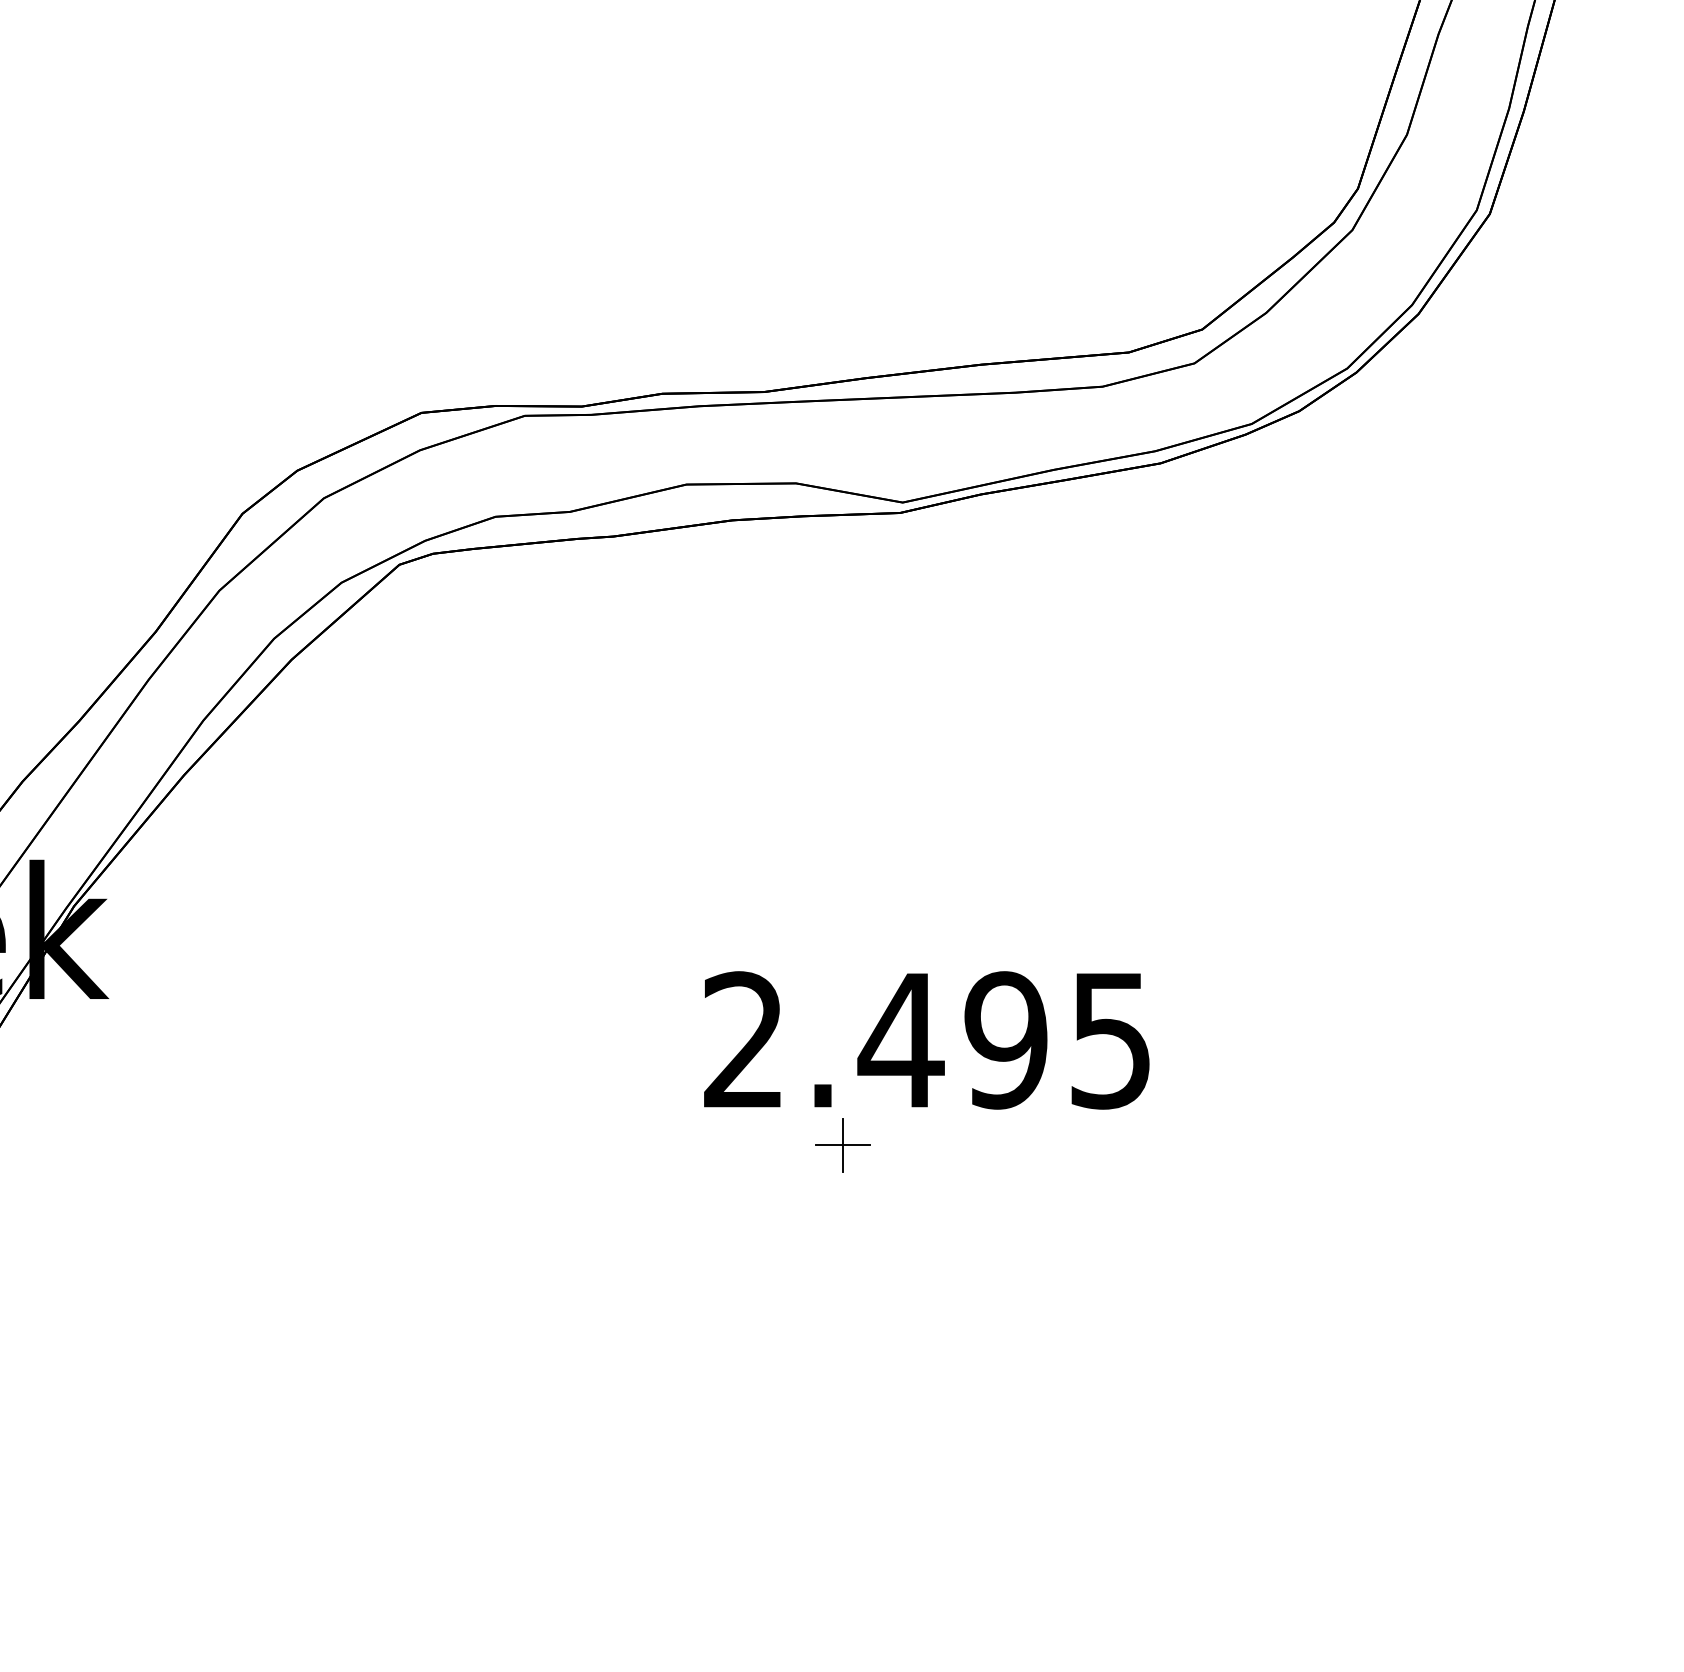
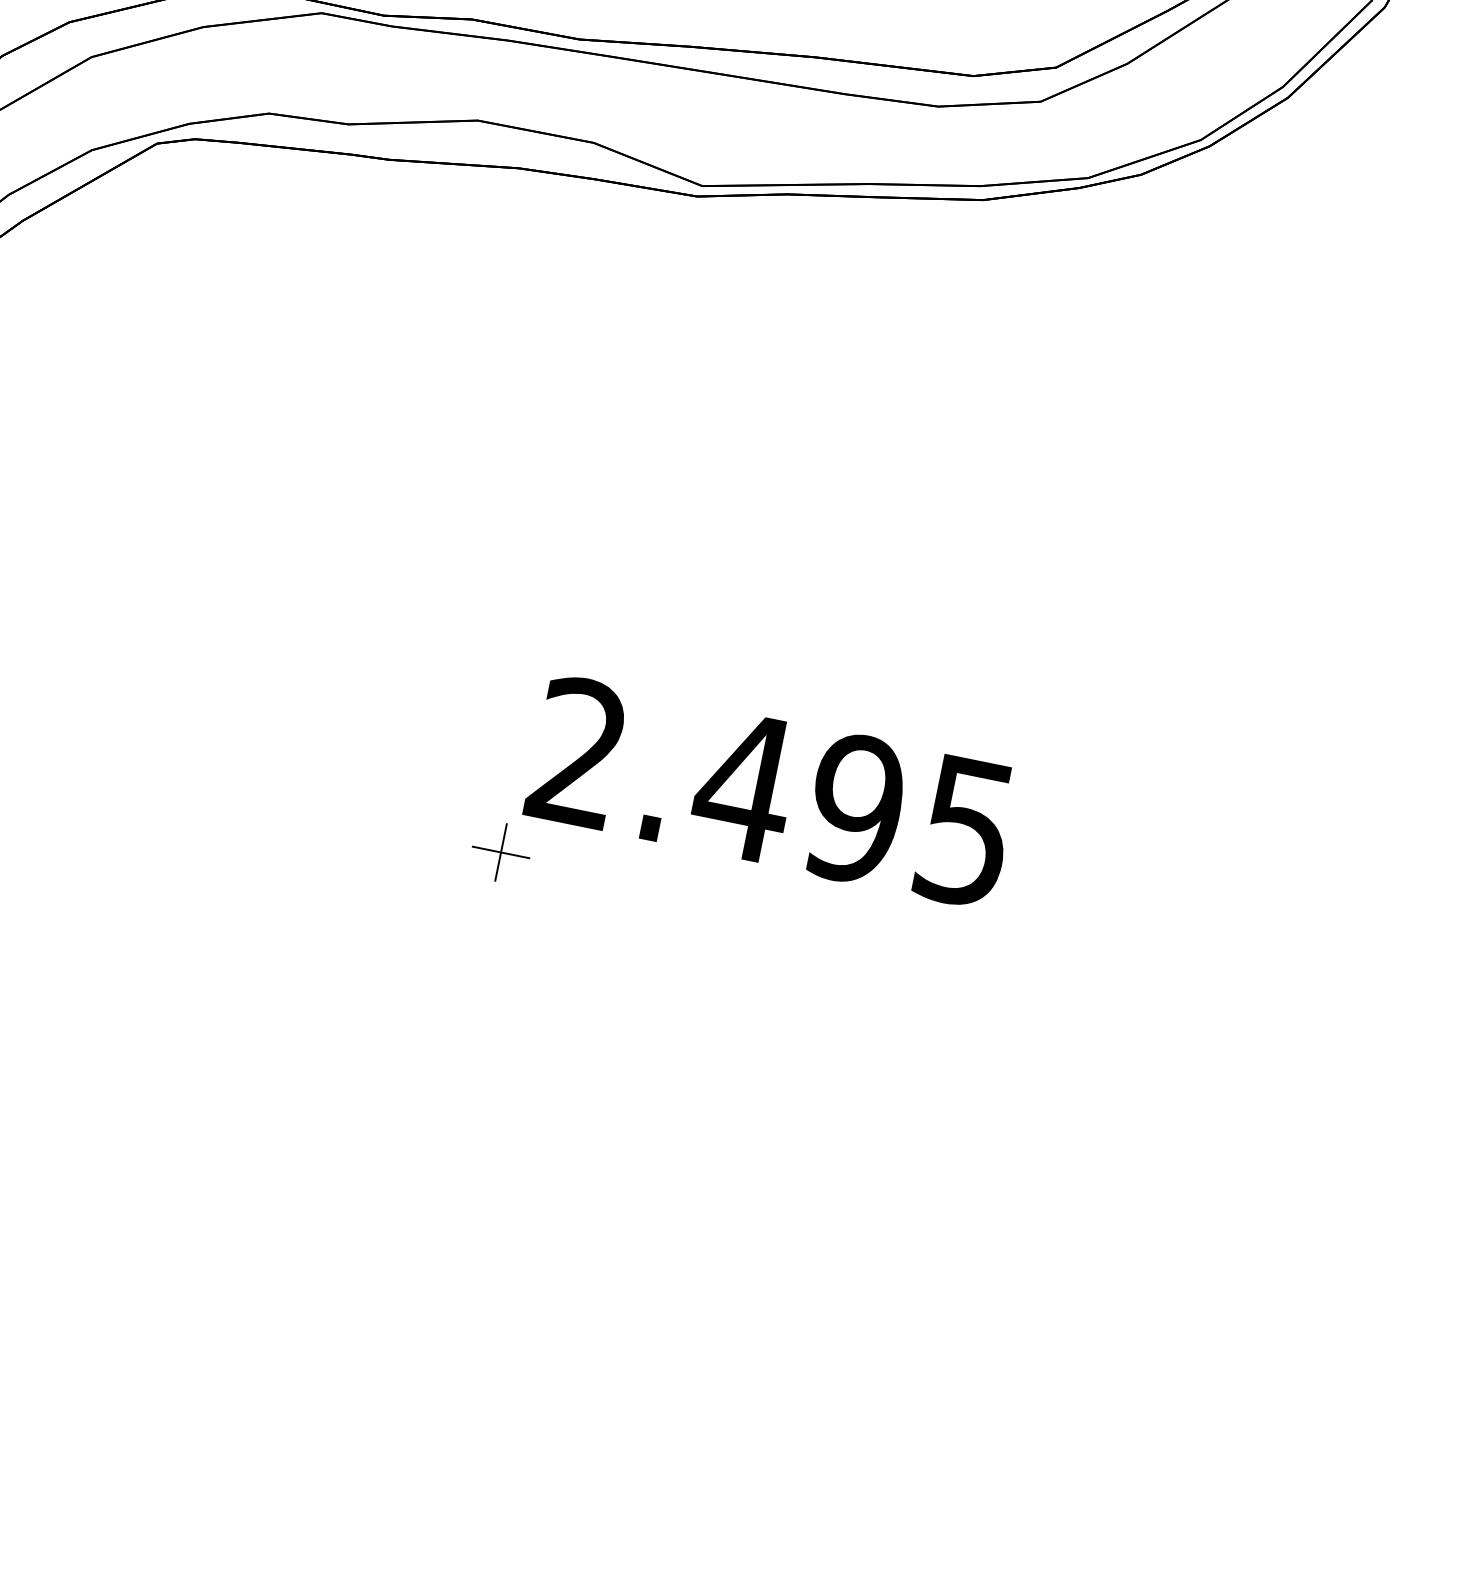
text: (926, 1040) -> (771, 792), moved

